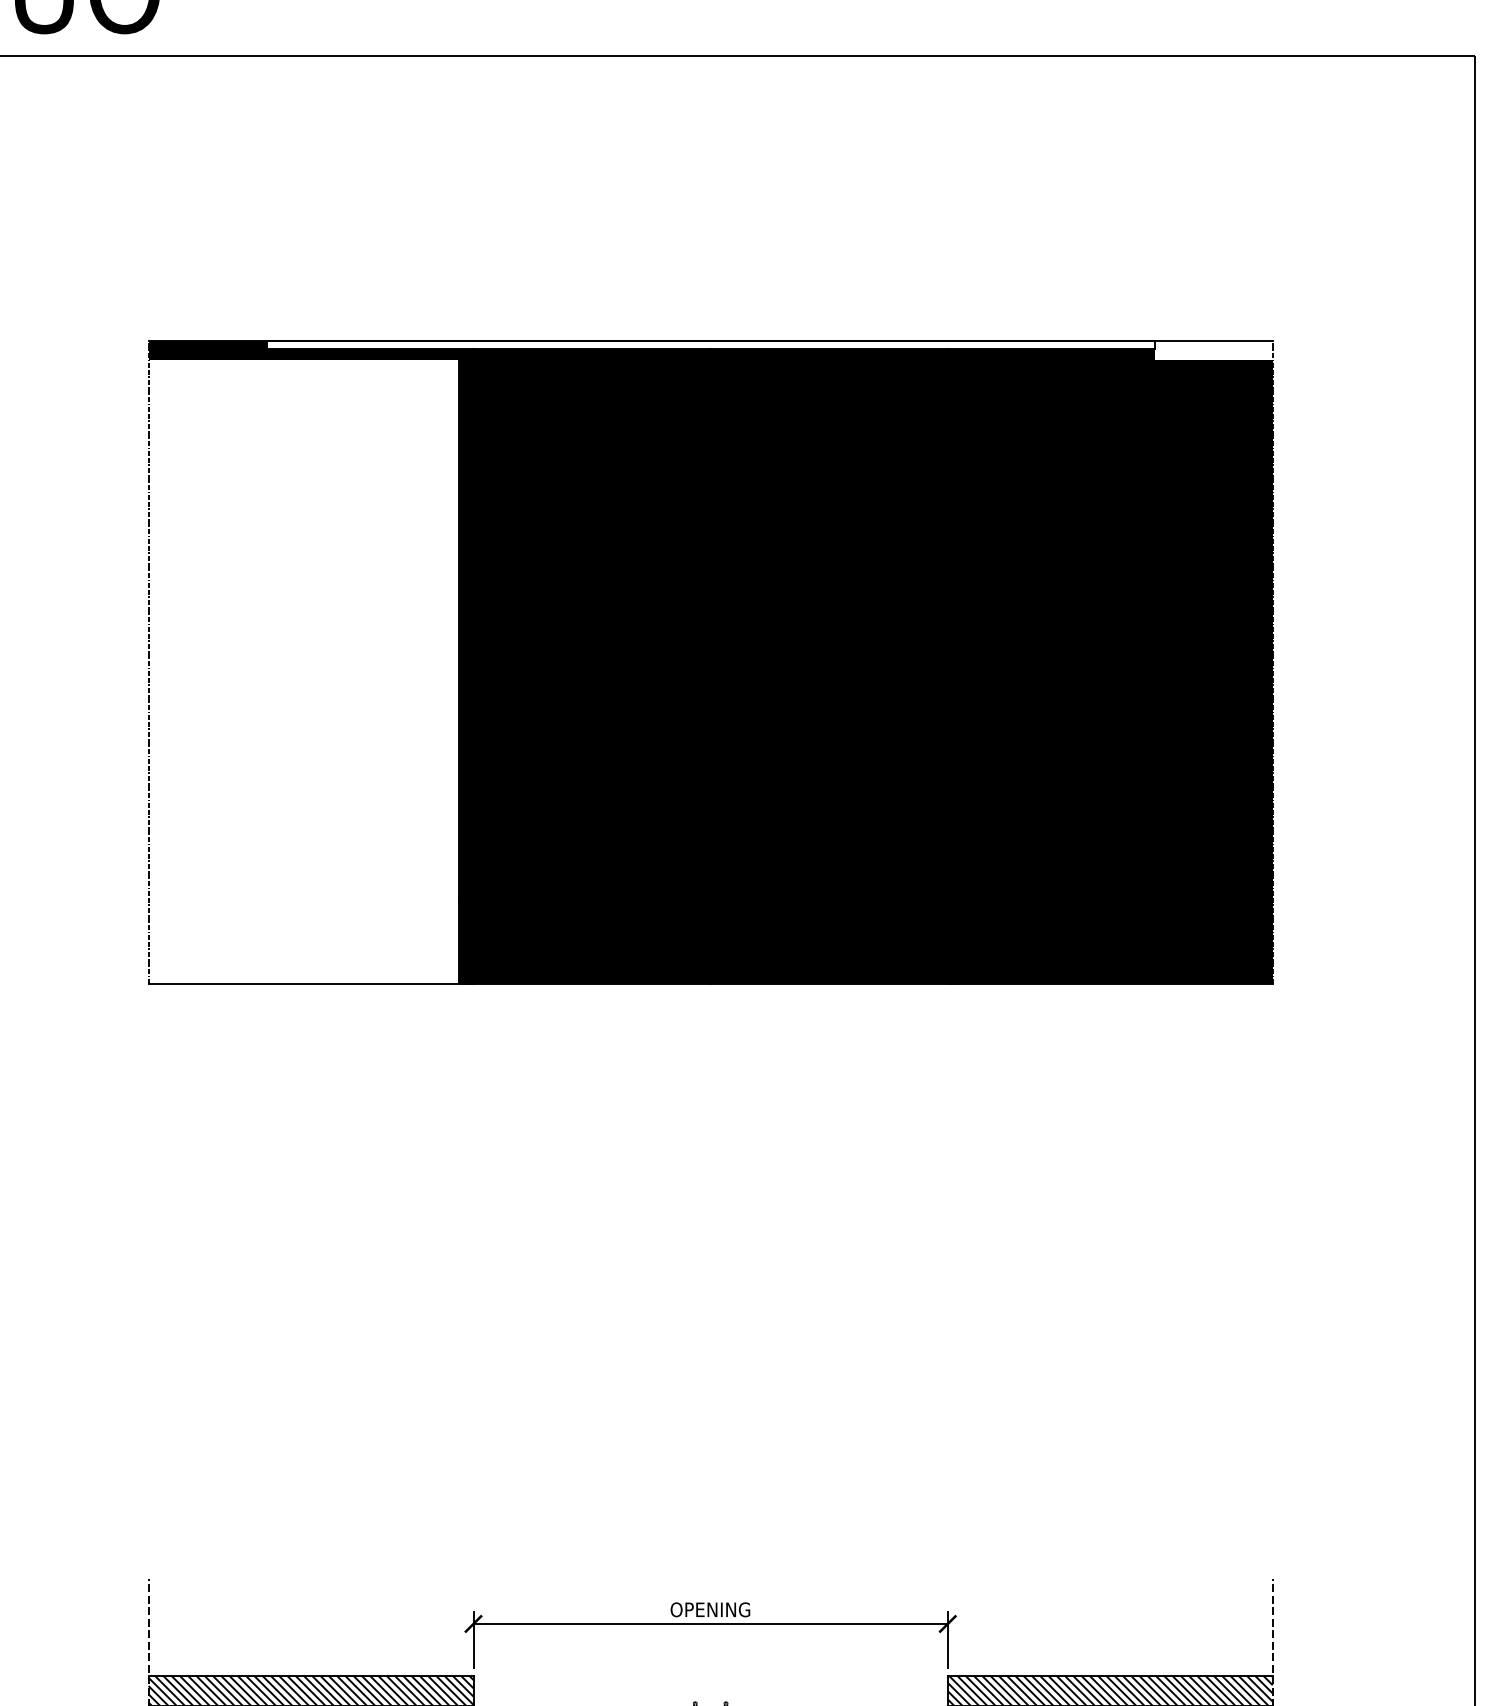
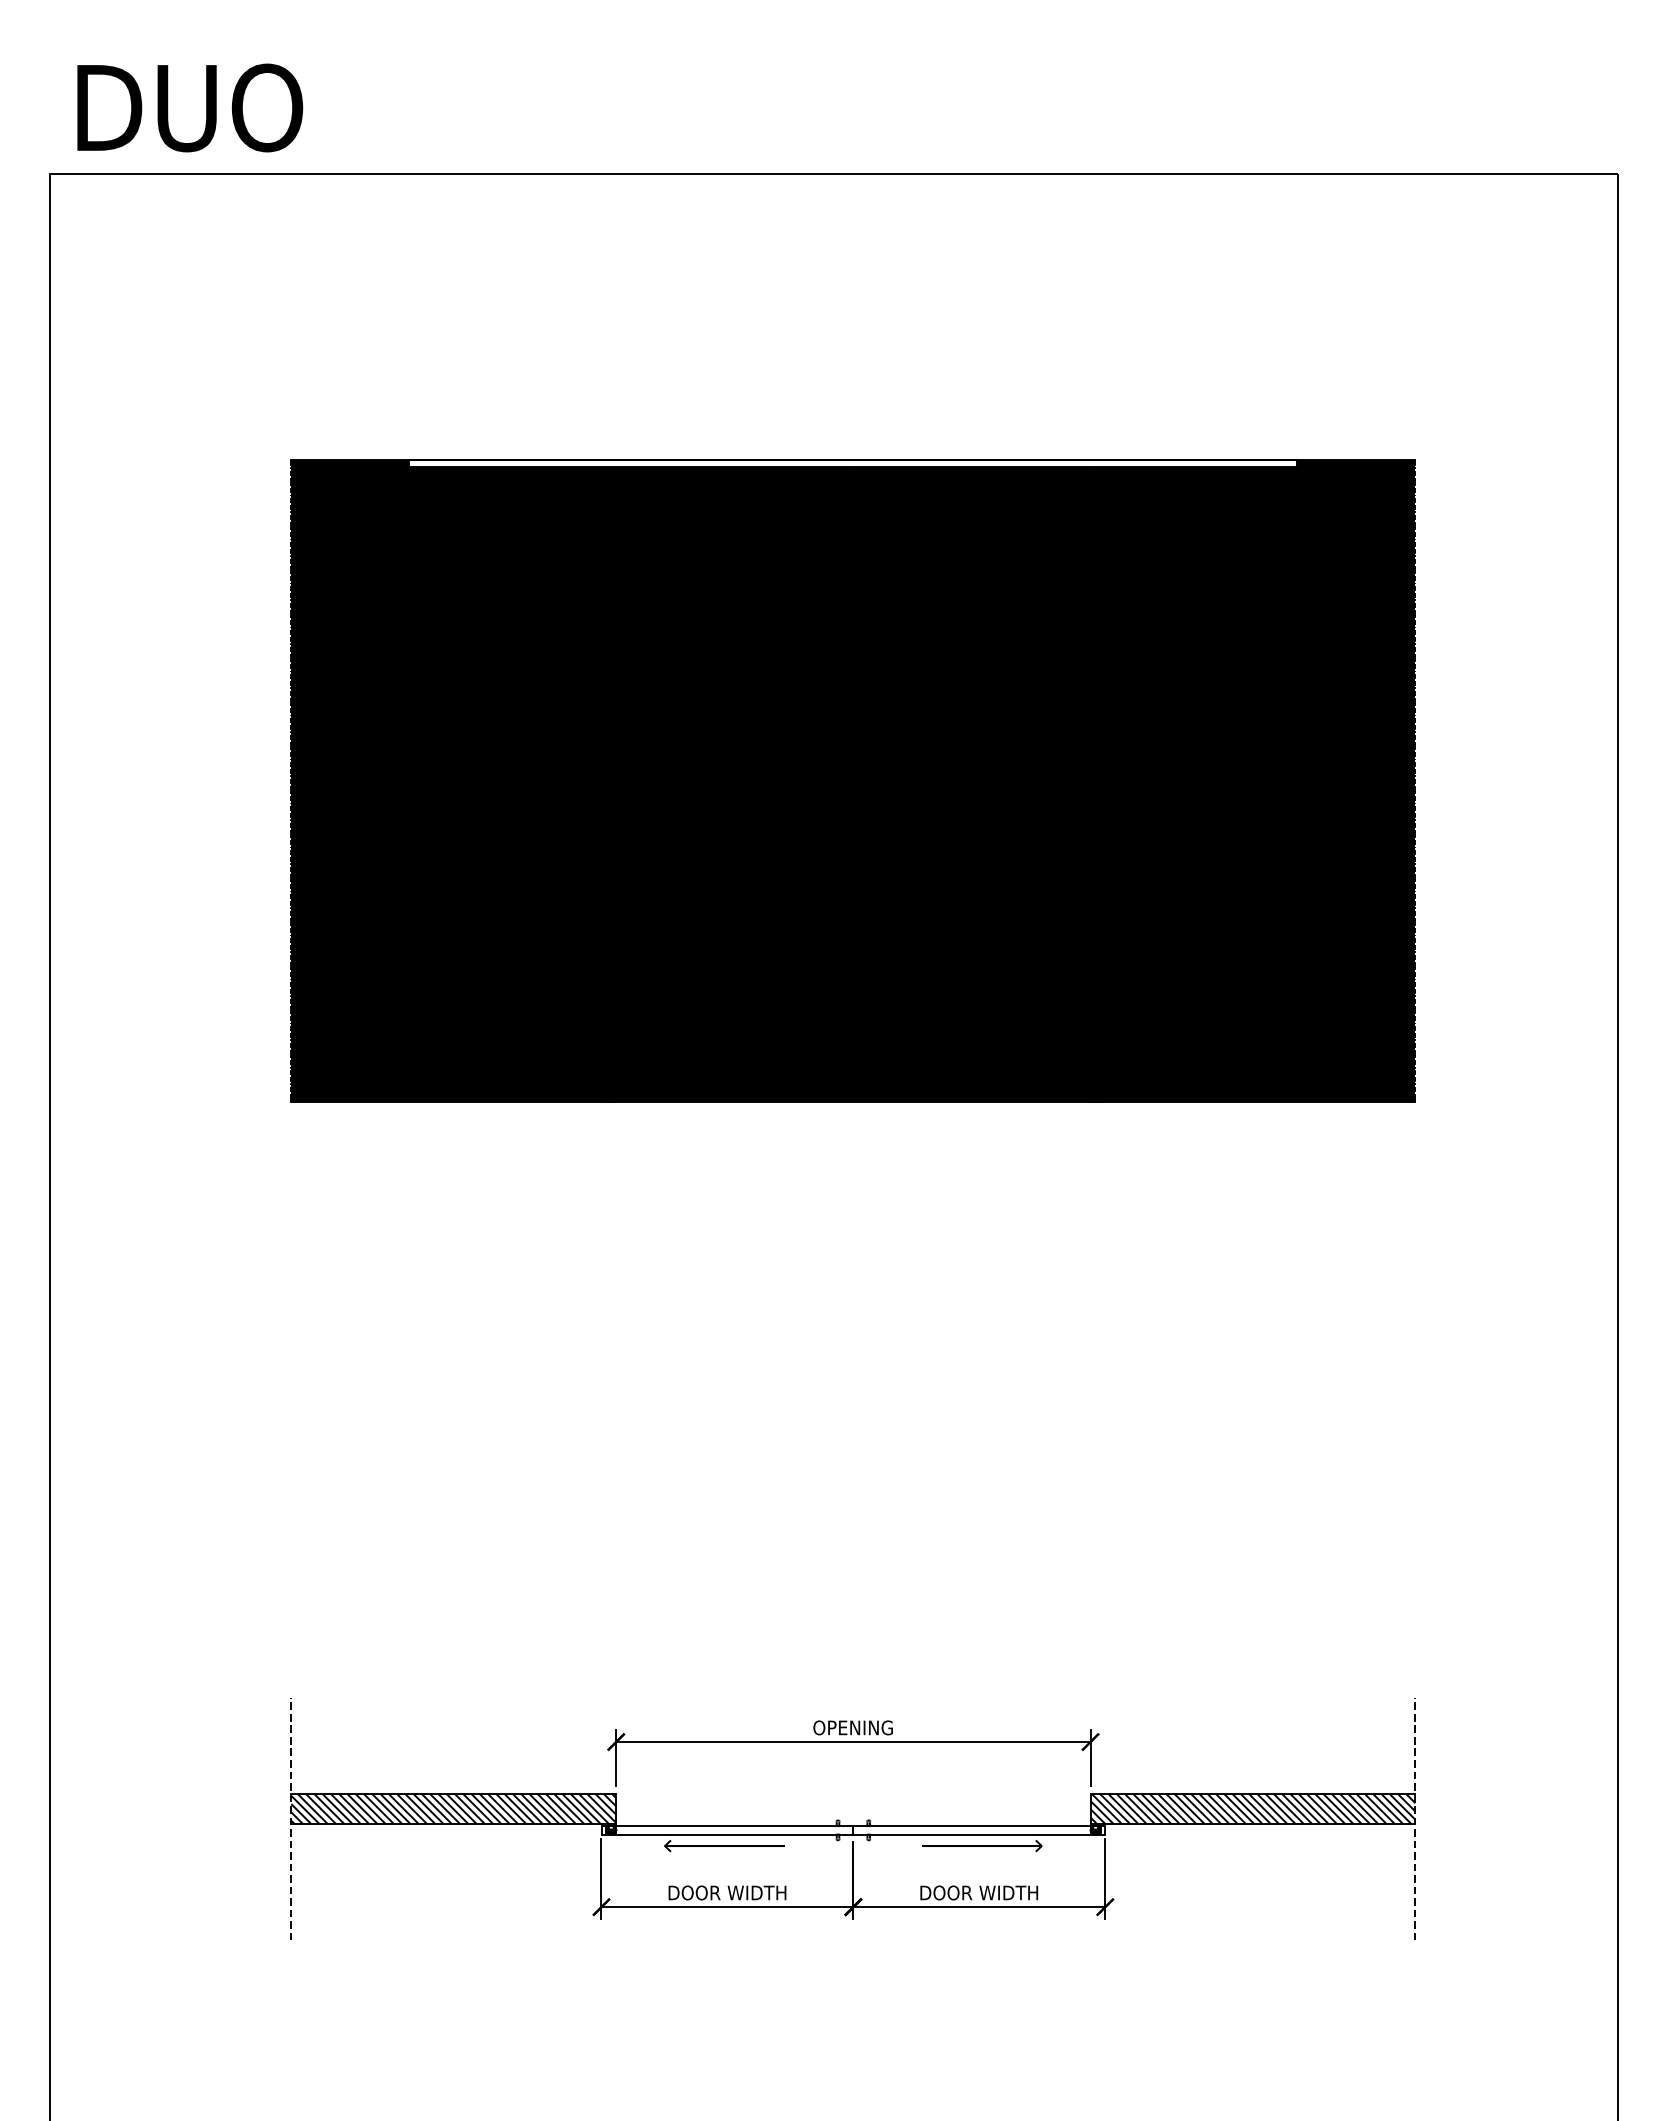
fill: (1213, 350) -> (1356, 468), added
fill: (303, 671) -> (446, 789), added

